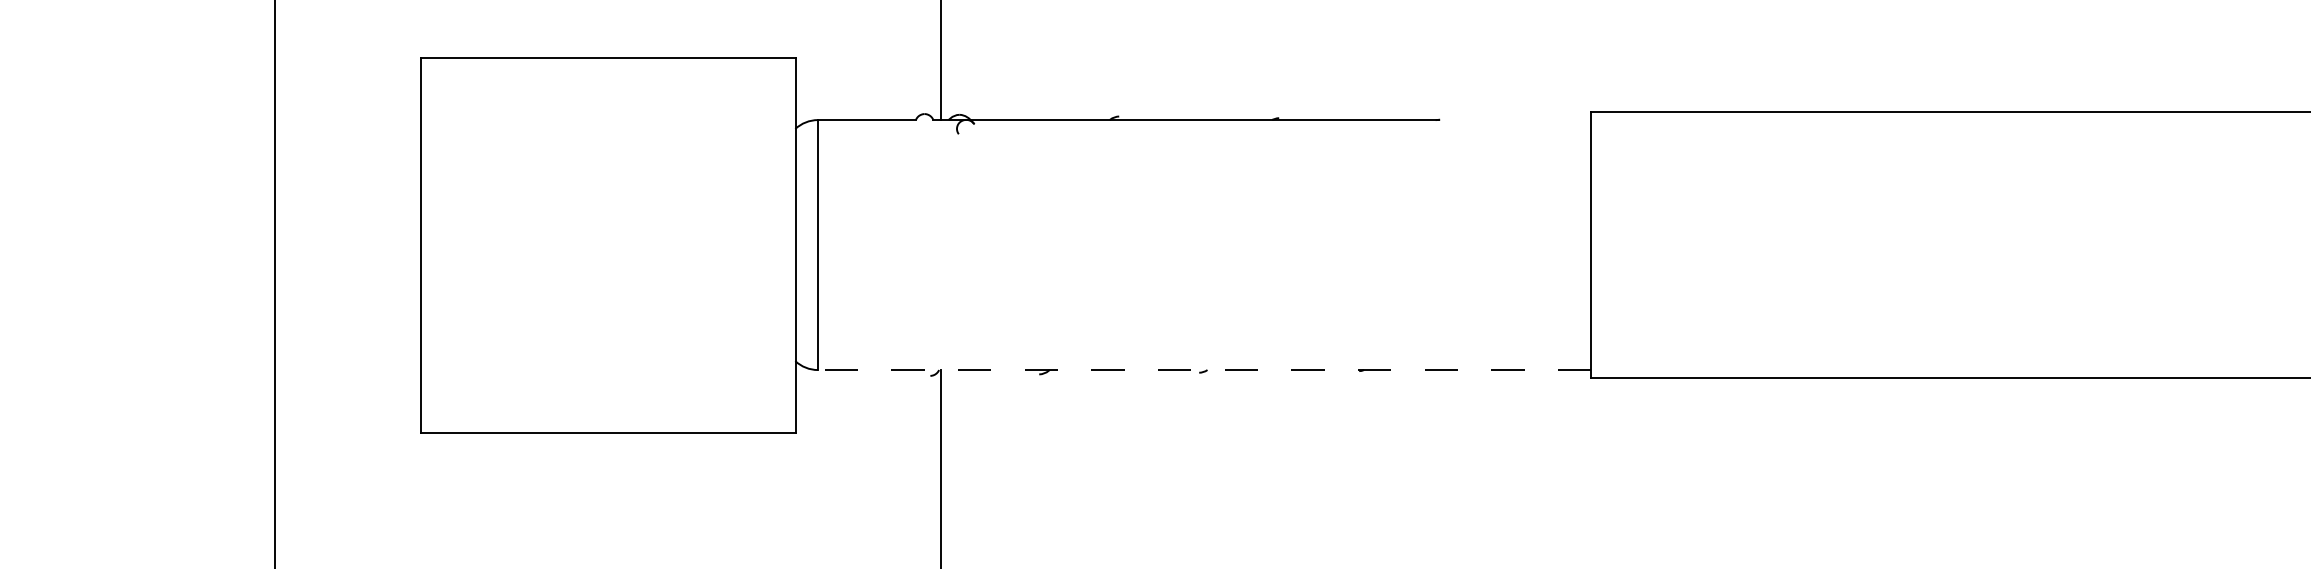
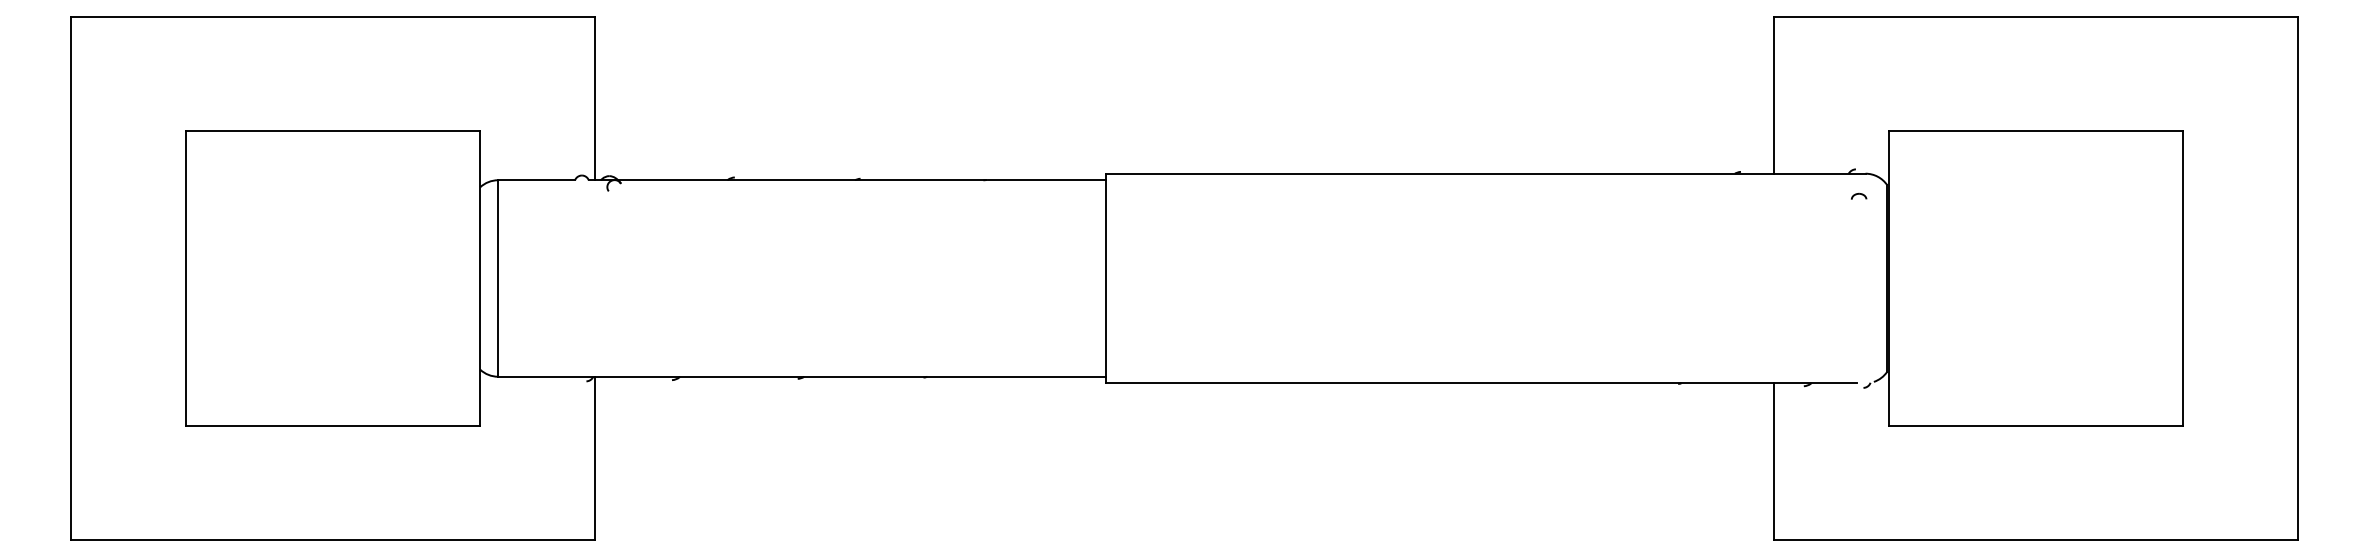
line: (1515, 120) -> (1046, 180), added
line: (1205, 369) -> (802, 376), dashed -> solid

